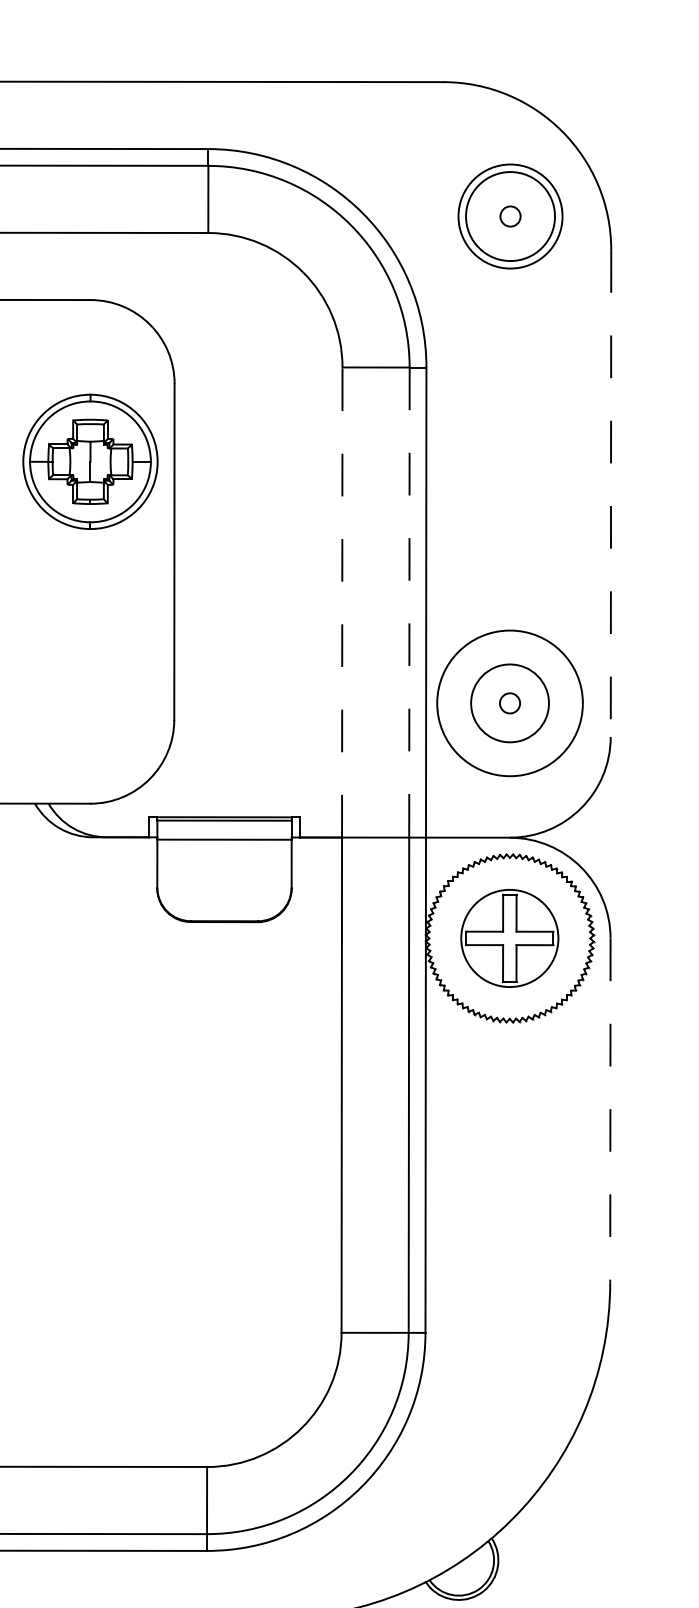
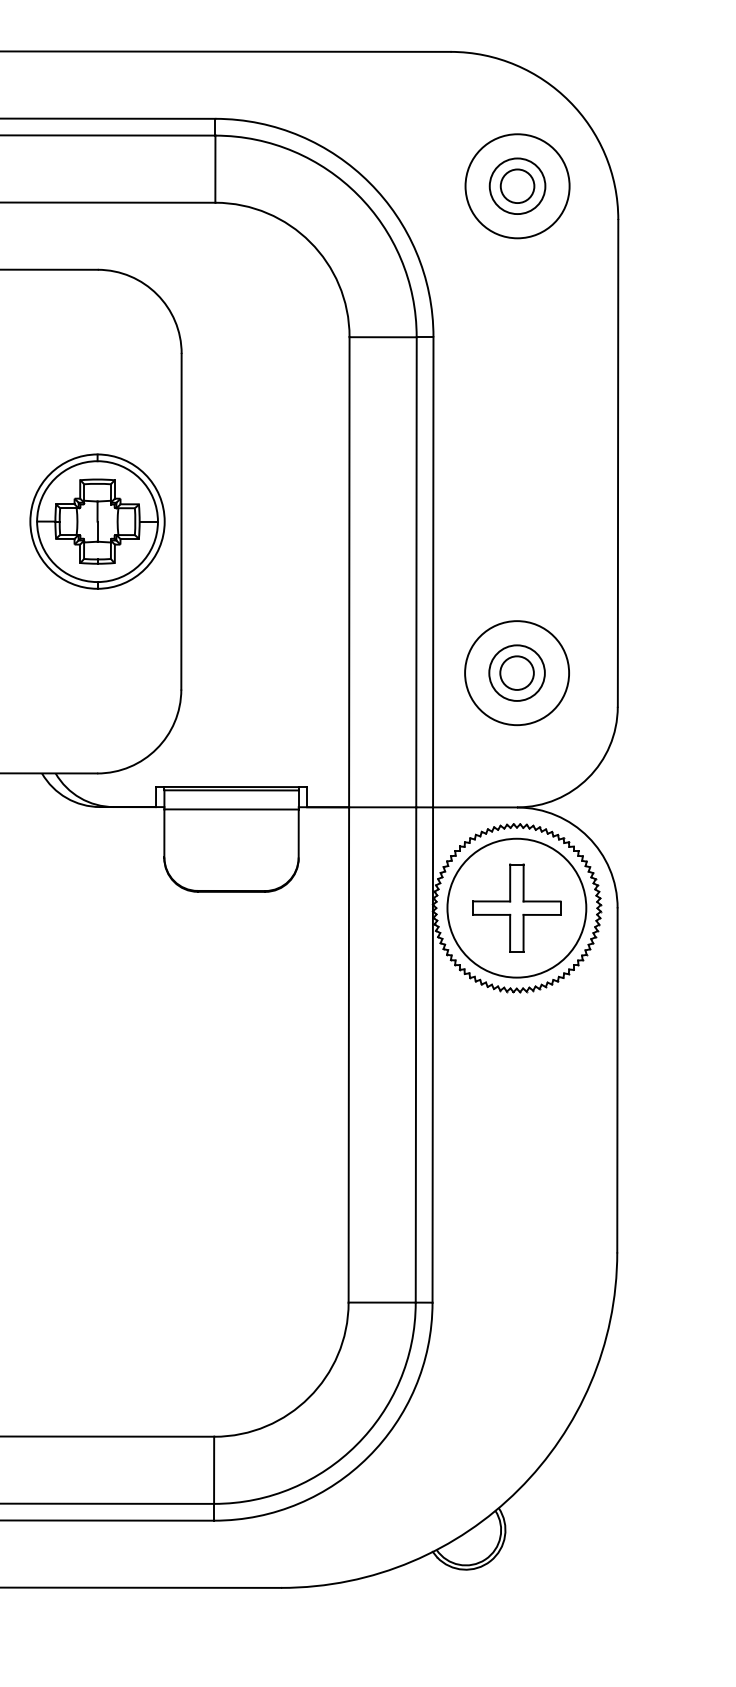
circle: (510, 216) -> (517, 186), size x0.62
circle: (510, 216) -> (517, 186), size x1.67
part: (90, 461) -> (97, 521), moved
line: (611, 493) -> (618, 463), dashed -> solid
line: (342, 601) -> (349, 571), dashed -> solid
line: (409, 602) -> (416, 572), dashed -> solid
circle: (509, 702) -> (516, 672), size x0.71
circle: (509, 702) -> (516, 672), size x1.67
circle: (510, 703) -> (517, 673), size x0.71
circle: (509, 937) -> (516, 907), size x1.43
line: (610, 1110) -> (617, 1080), dashed -> solid

